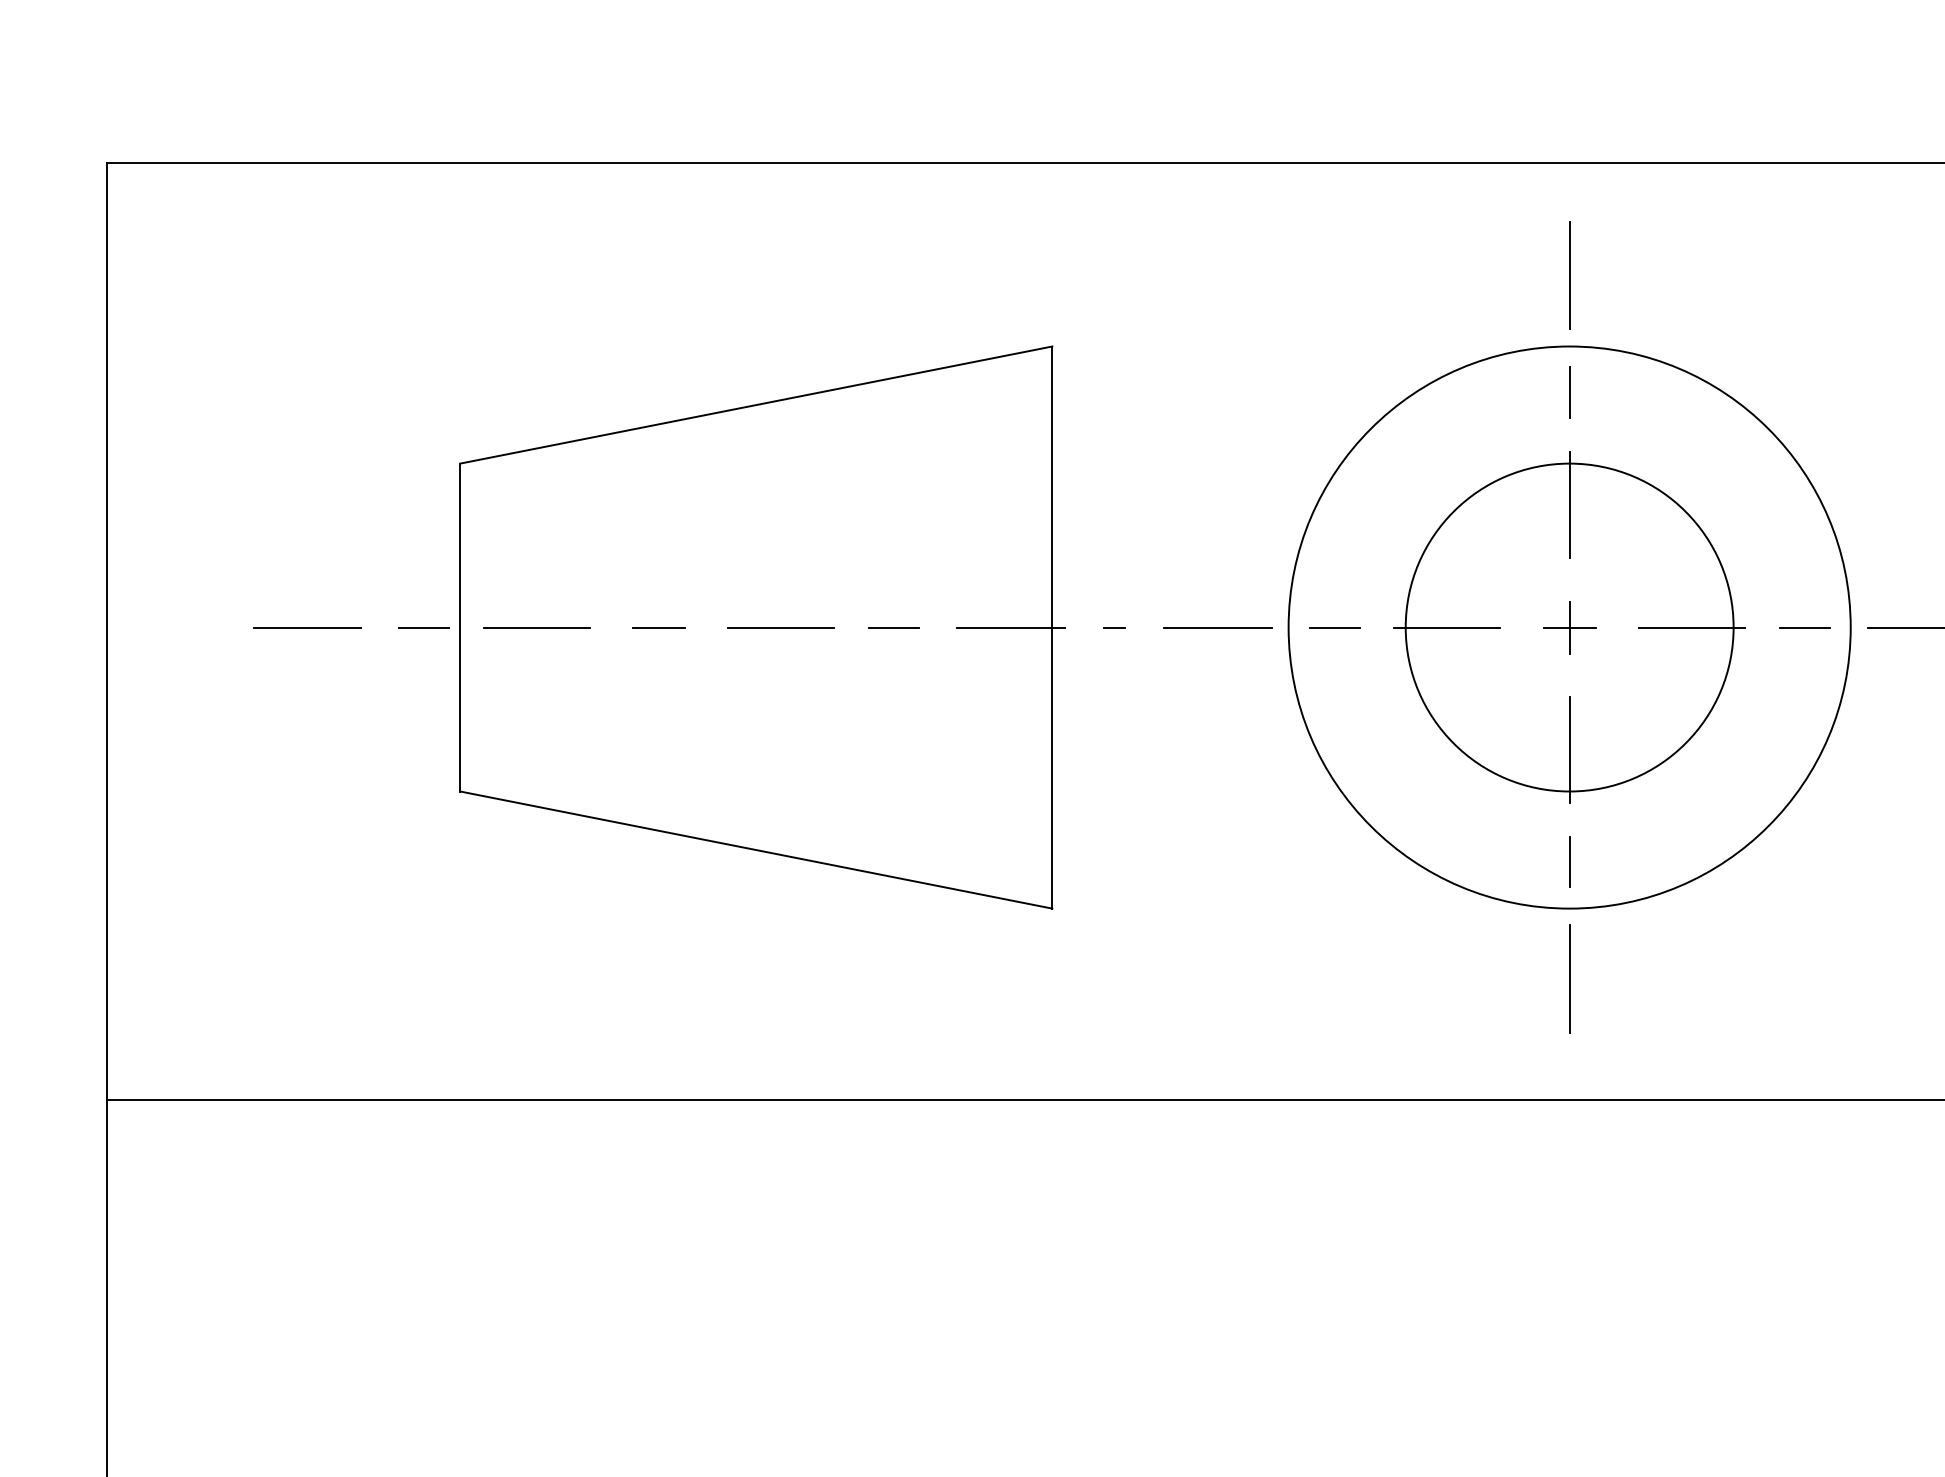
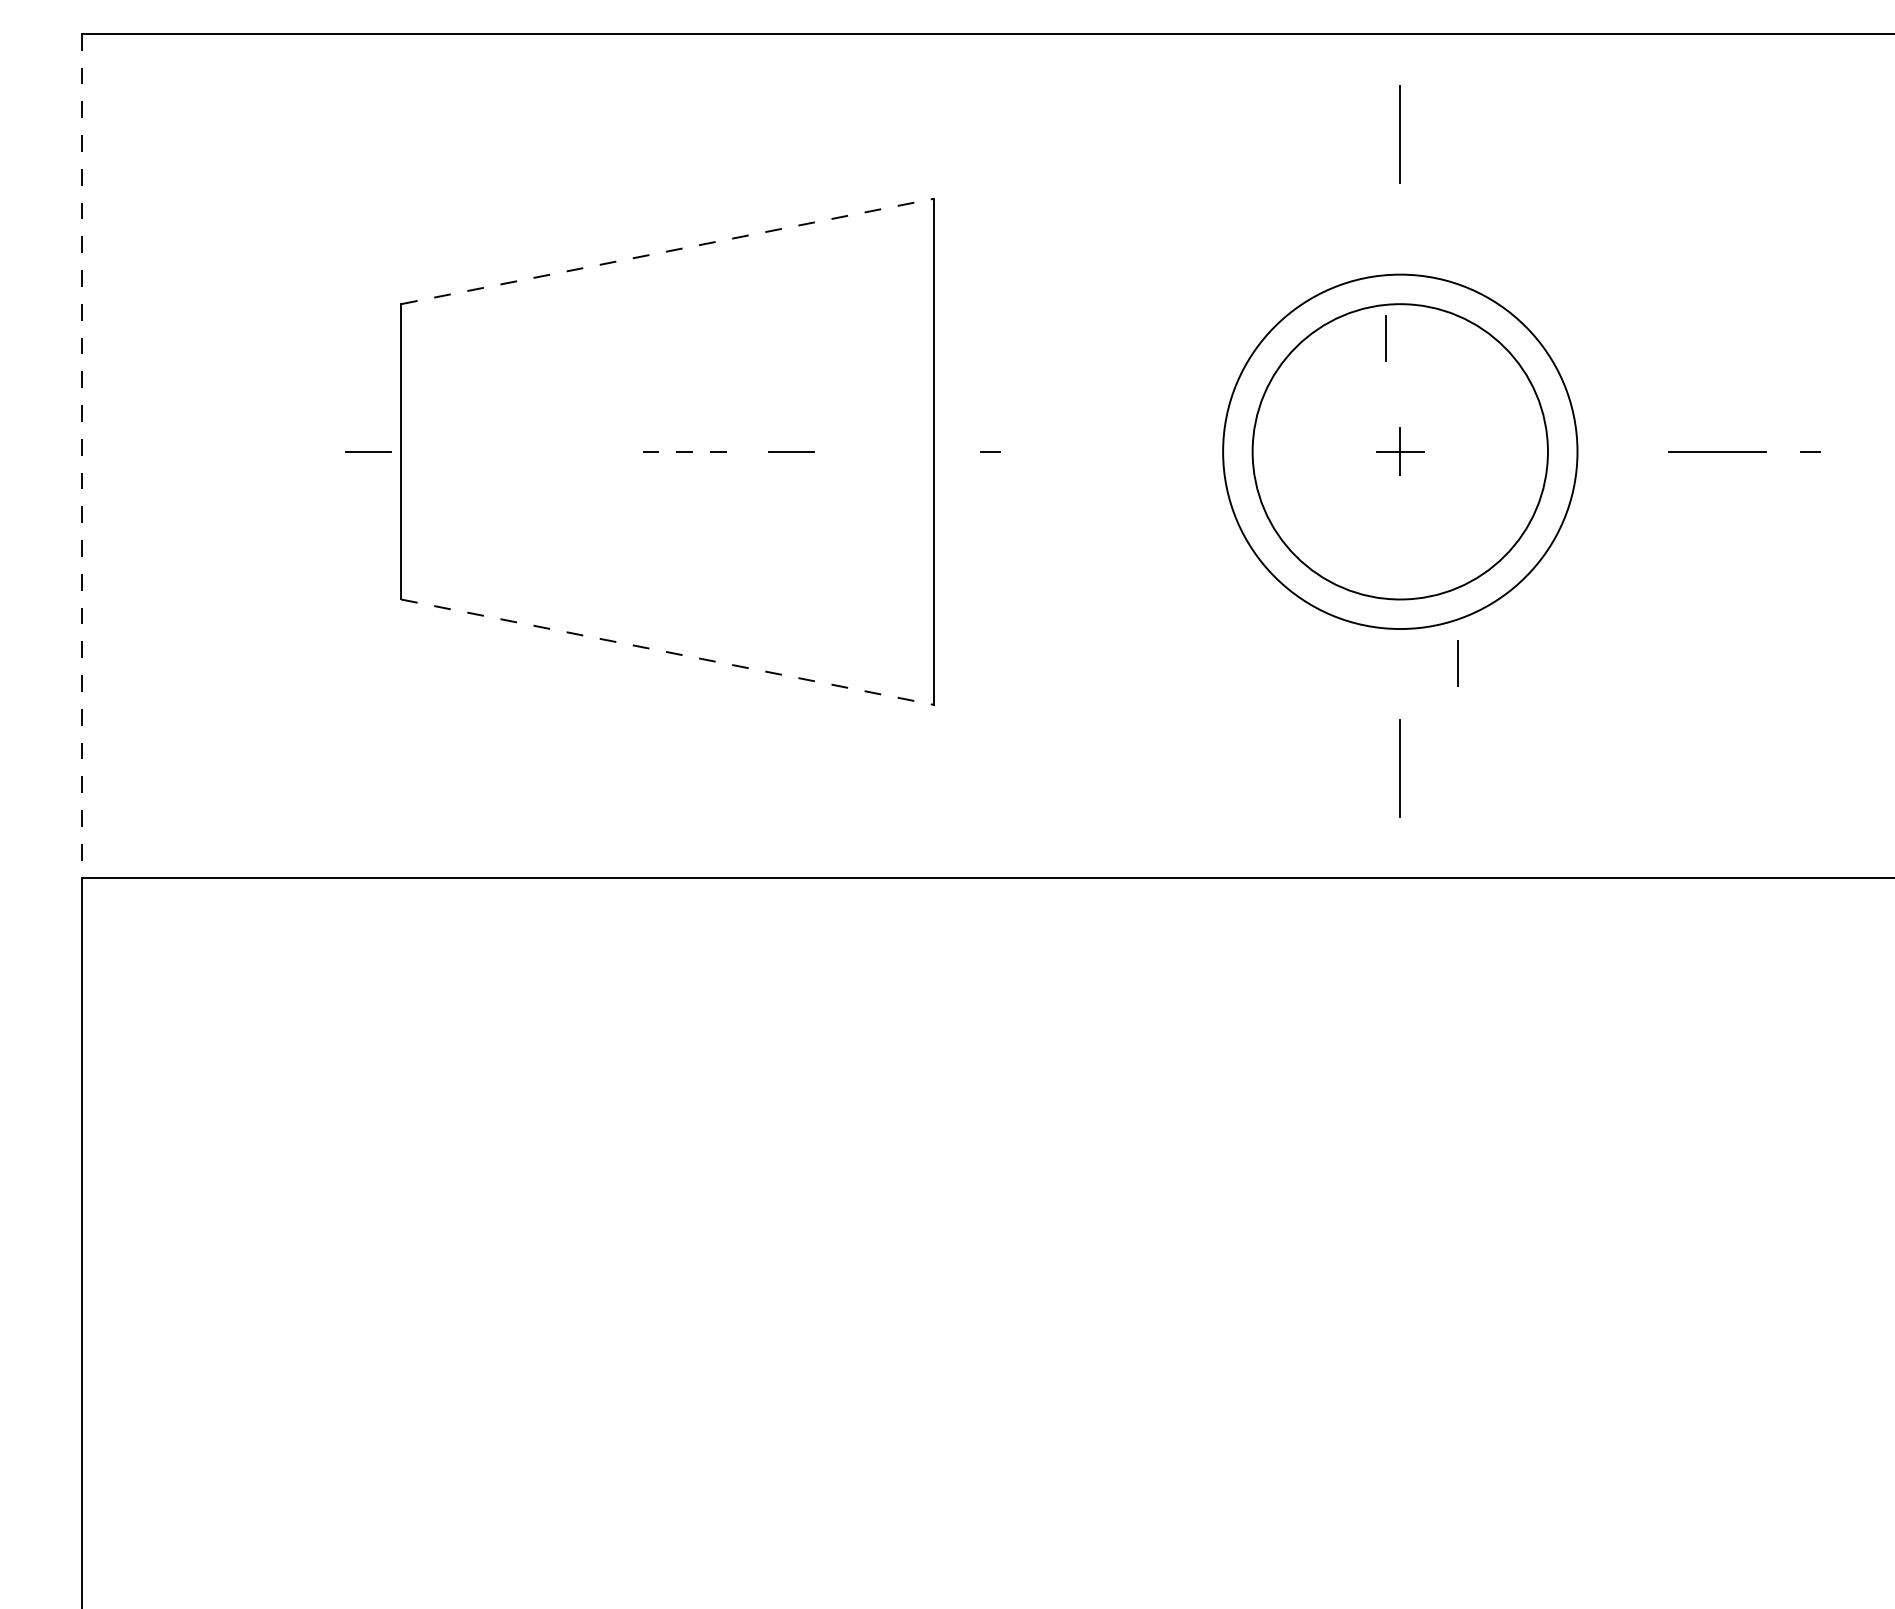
line: (1568, 392) -> (1385, 338), moved
line: (756, 405) -> (667, 251), solid -> dashed
line: (1569, 505) -> (1400, 341), removed
line: (306, 627) -> (262, 451), removed
line: (536, 627) -> (469, 451), removed
line: (658, 627) -> (579, 451), removed
line: (781, 627) -> (690, 451), solid -> dashed
line: (1010, 627) -> (896, 451), removed
line: (1216, 627) -> (1082, 451), removed
line: (1334, 627) -> (1188, 451), removed
line: (1446, 627) -> (1289, 451), removed
circle: (1569, 627) -> (1400, 451), size x0.7
line: (1692, 627) -> (1510, 451), removed
line: (1804, 627) -> (1611, 451), removed
line: (106, 631) -> (82, 455), solid -> dashed
line: (1569, 749) -> (1400, 561), removed
line: (756, 850) -> (667, 652), solid -> dashed
line: (1568, 862) -> (1457, 663), moved

